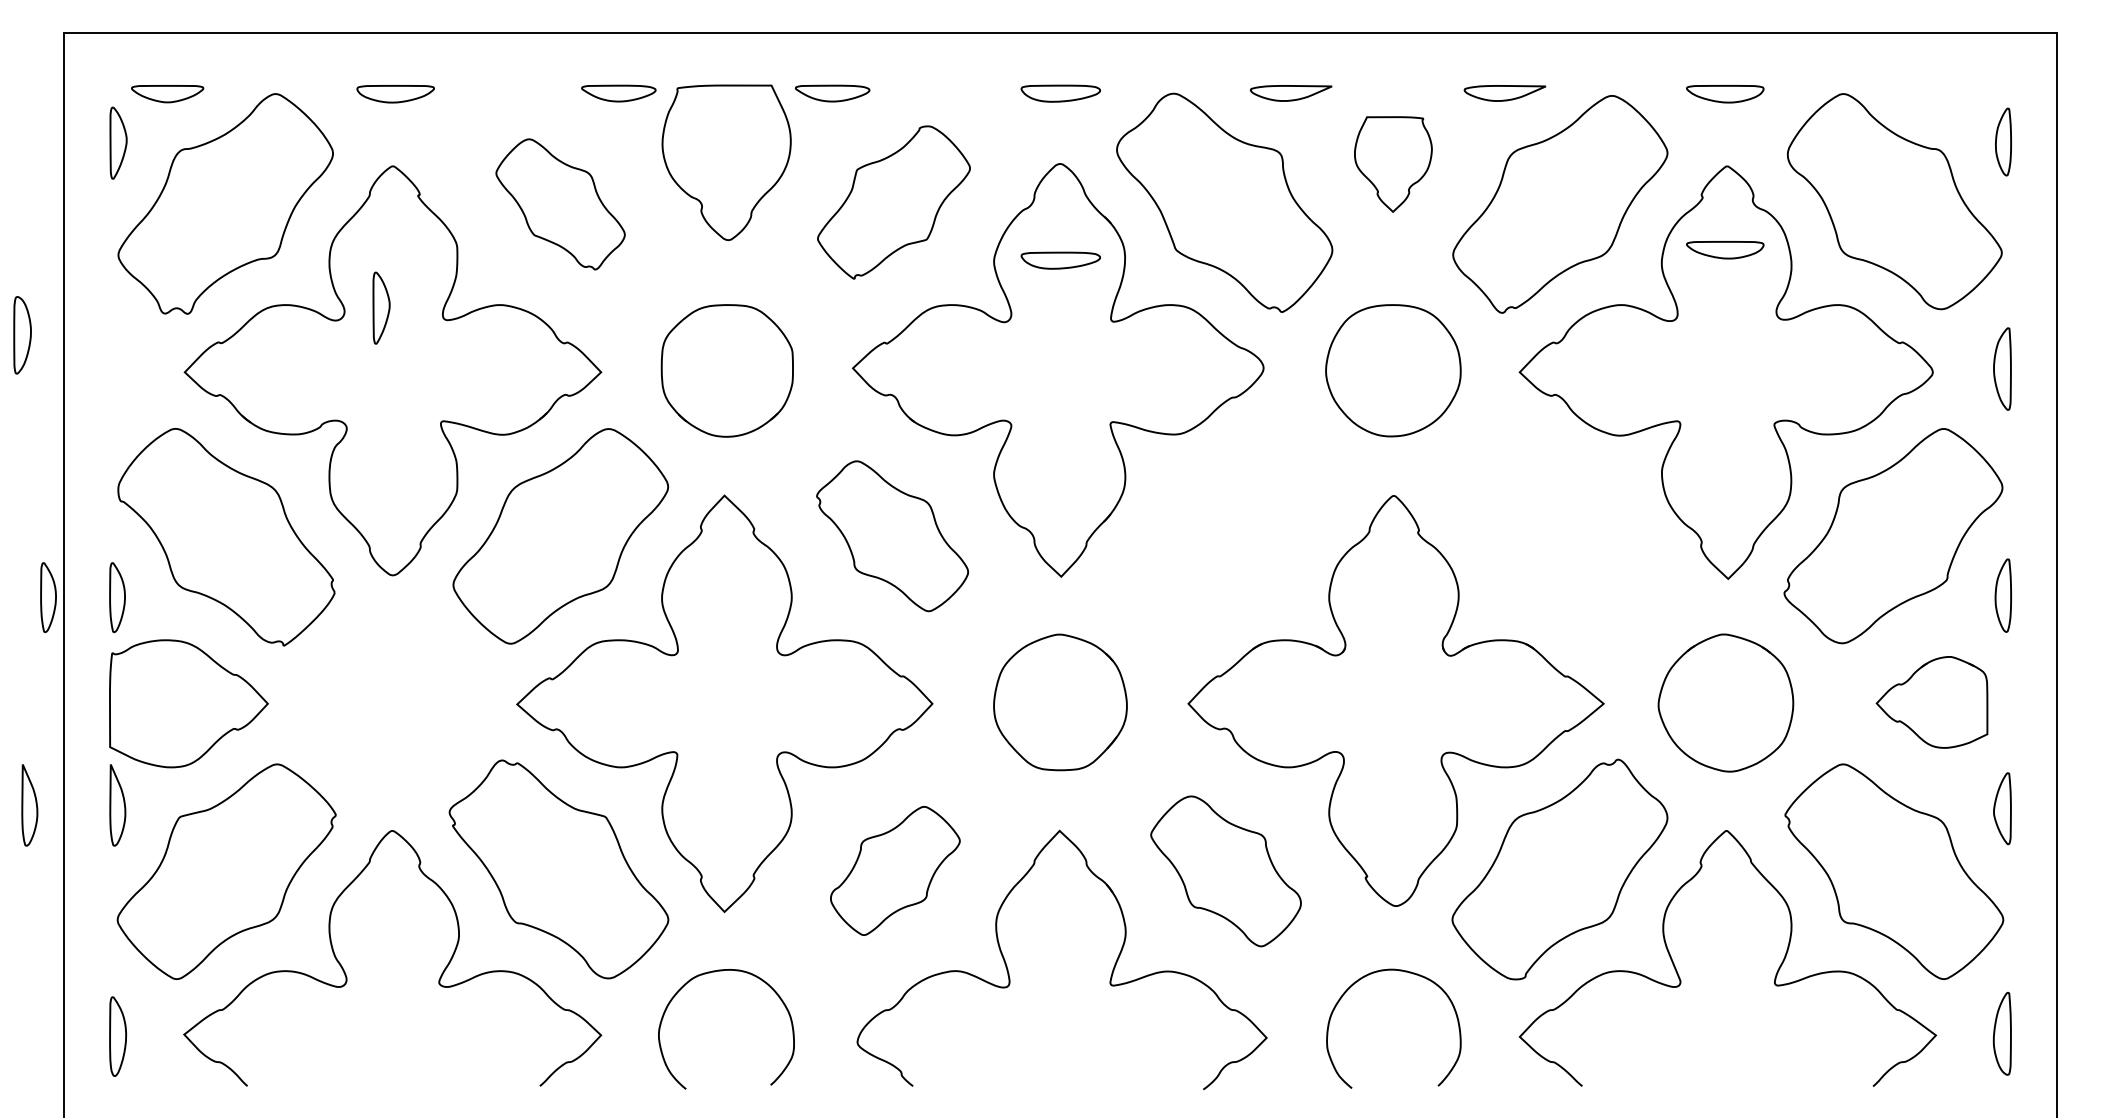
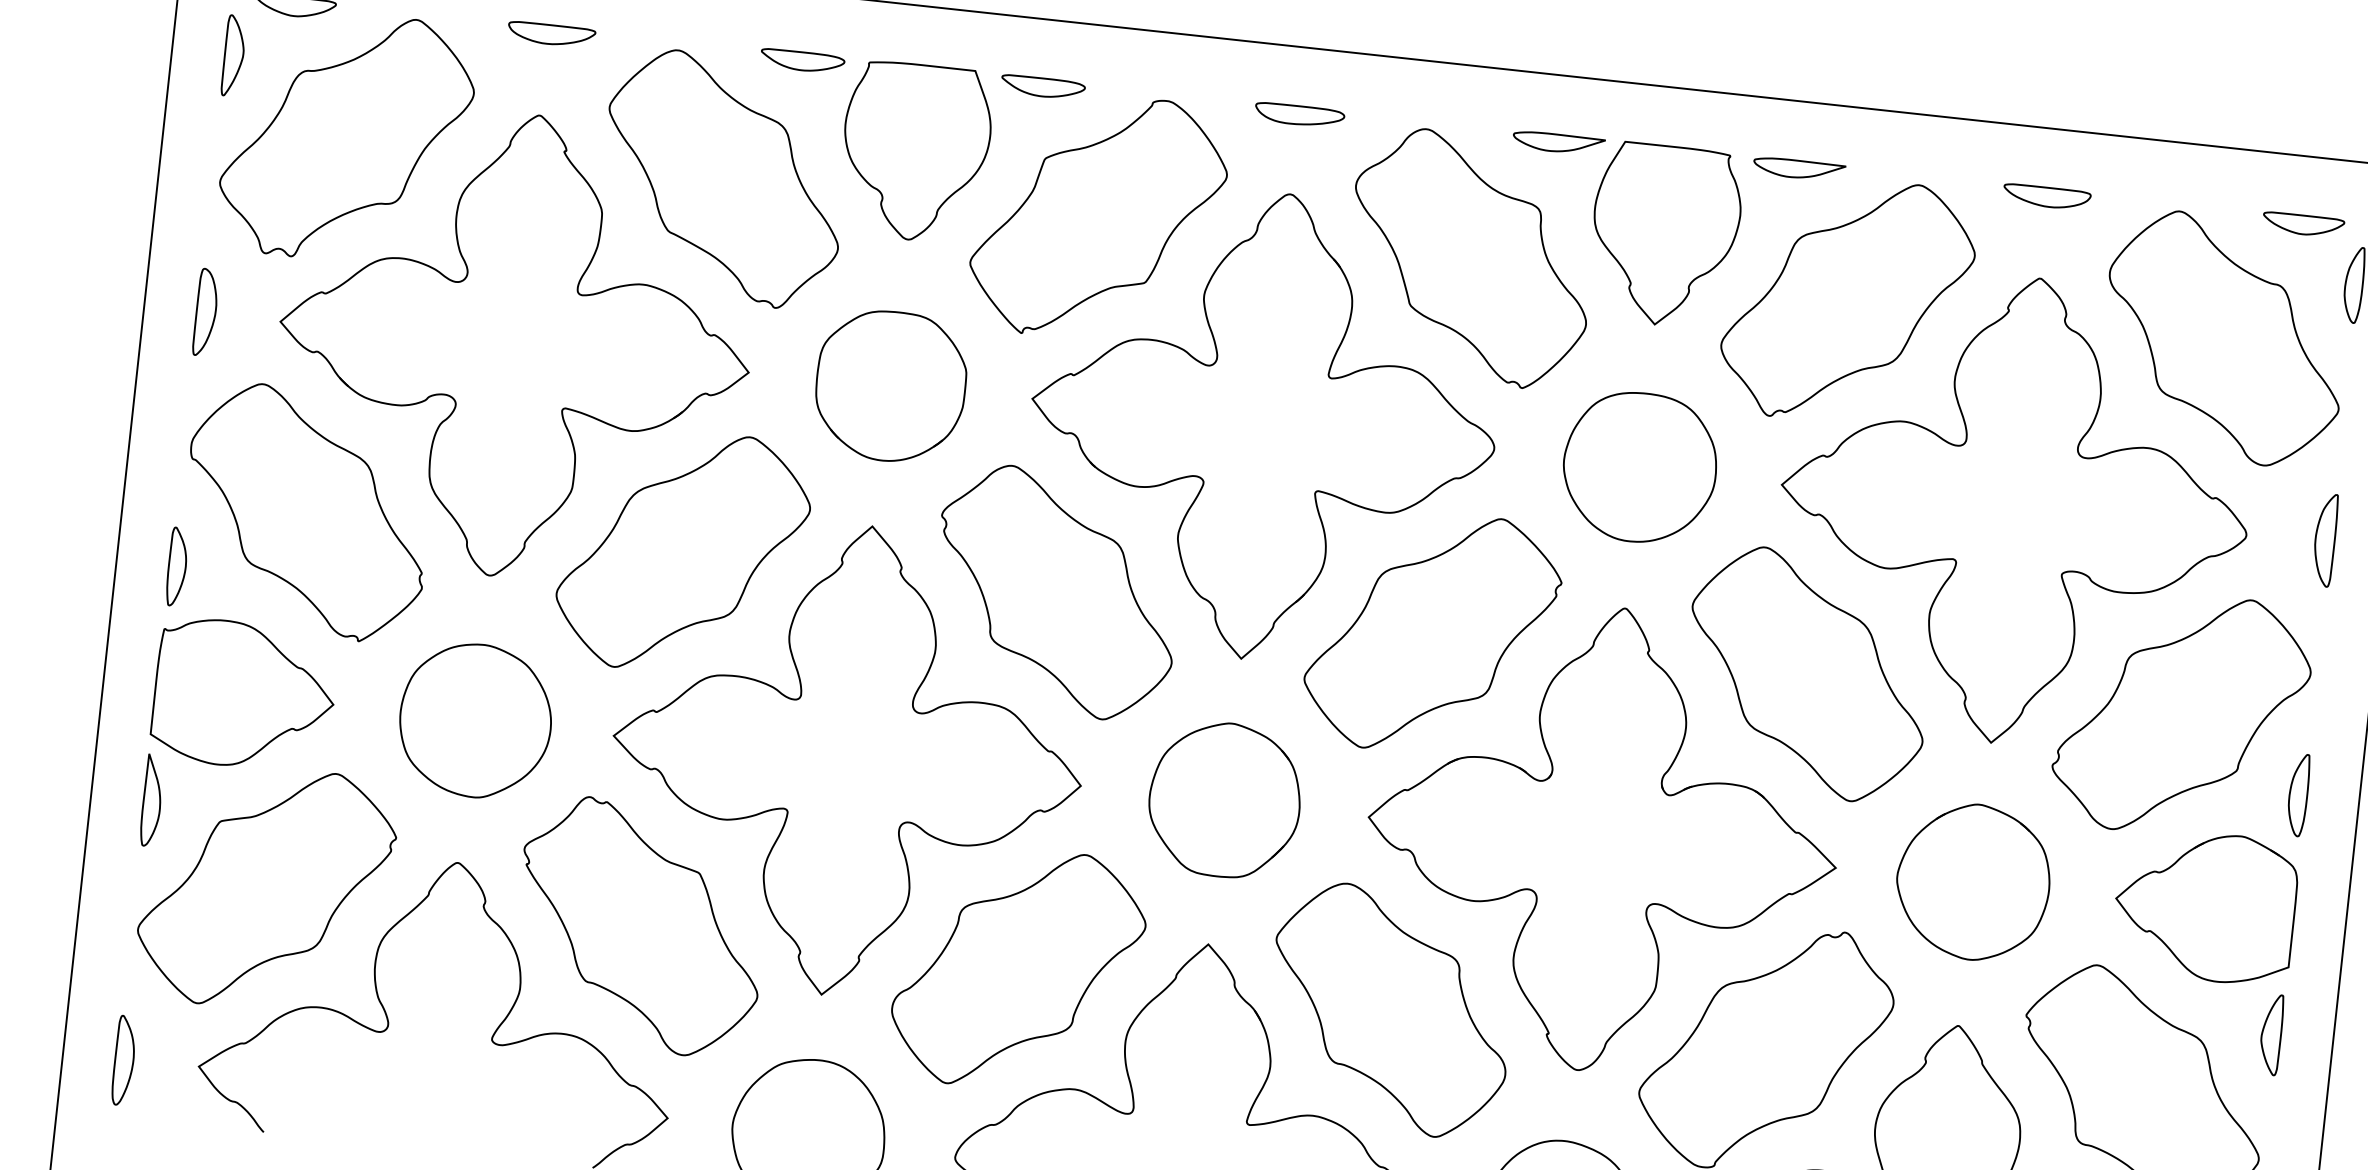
part: (1952, 94) -> (2302, 225), added
part: (1393, 164) -> (1665, 235), size x1.67
part: (893, 202) -> (1098, 217), size x1.43
part: (560, 204) -> (723, 178), size x1.67
part: (1725, 250) -> (2028, 373), removed
part: (1060, 260) -> (1278, 303), removed
part: (381, 307) -> (509, 272), removed
part: (22, 335) -> (205, 312), moved
part: (892, 536) -> (1056, 592), size x1.43
part: (1226, 536) -> (1431, 633), added
part: (1560, 536) -> (1807, 674), added
part: (48, 597) -> (99, 558), removed
part: (1931, 702) -> (2204, 906), size x1.43
part: (394, 704) -> (475, 720), added
part: (29, 805) -> (52, 789), removed
part: (895, 870) -> (1018, 968), size x1.67
part: (1225, 871) -> (1389, 1010), size x1.43

